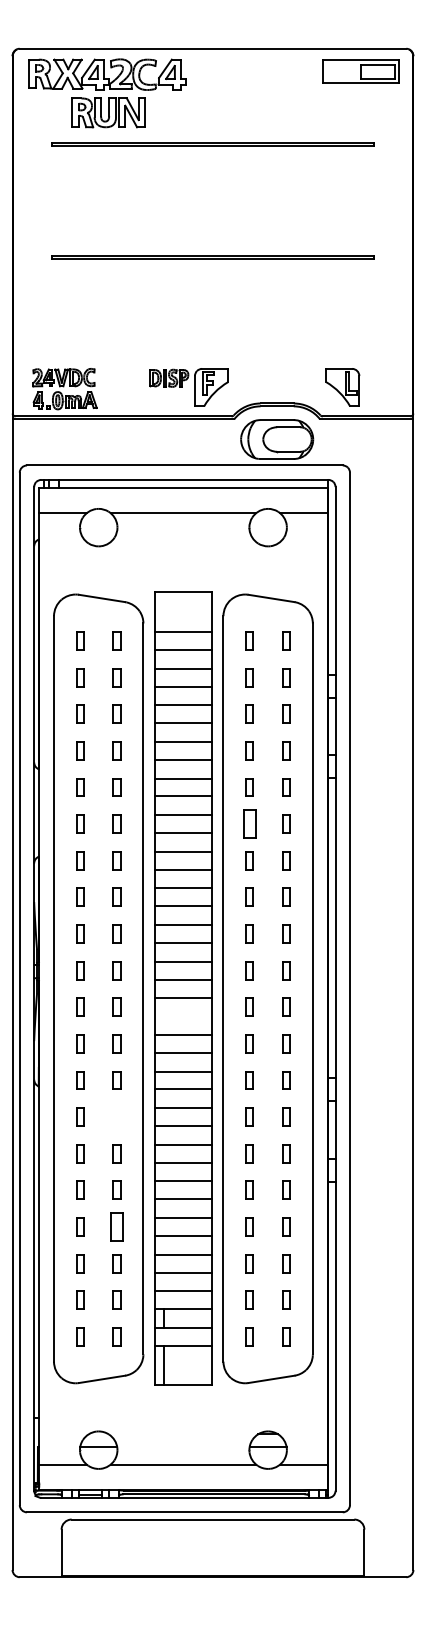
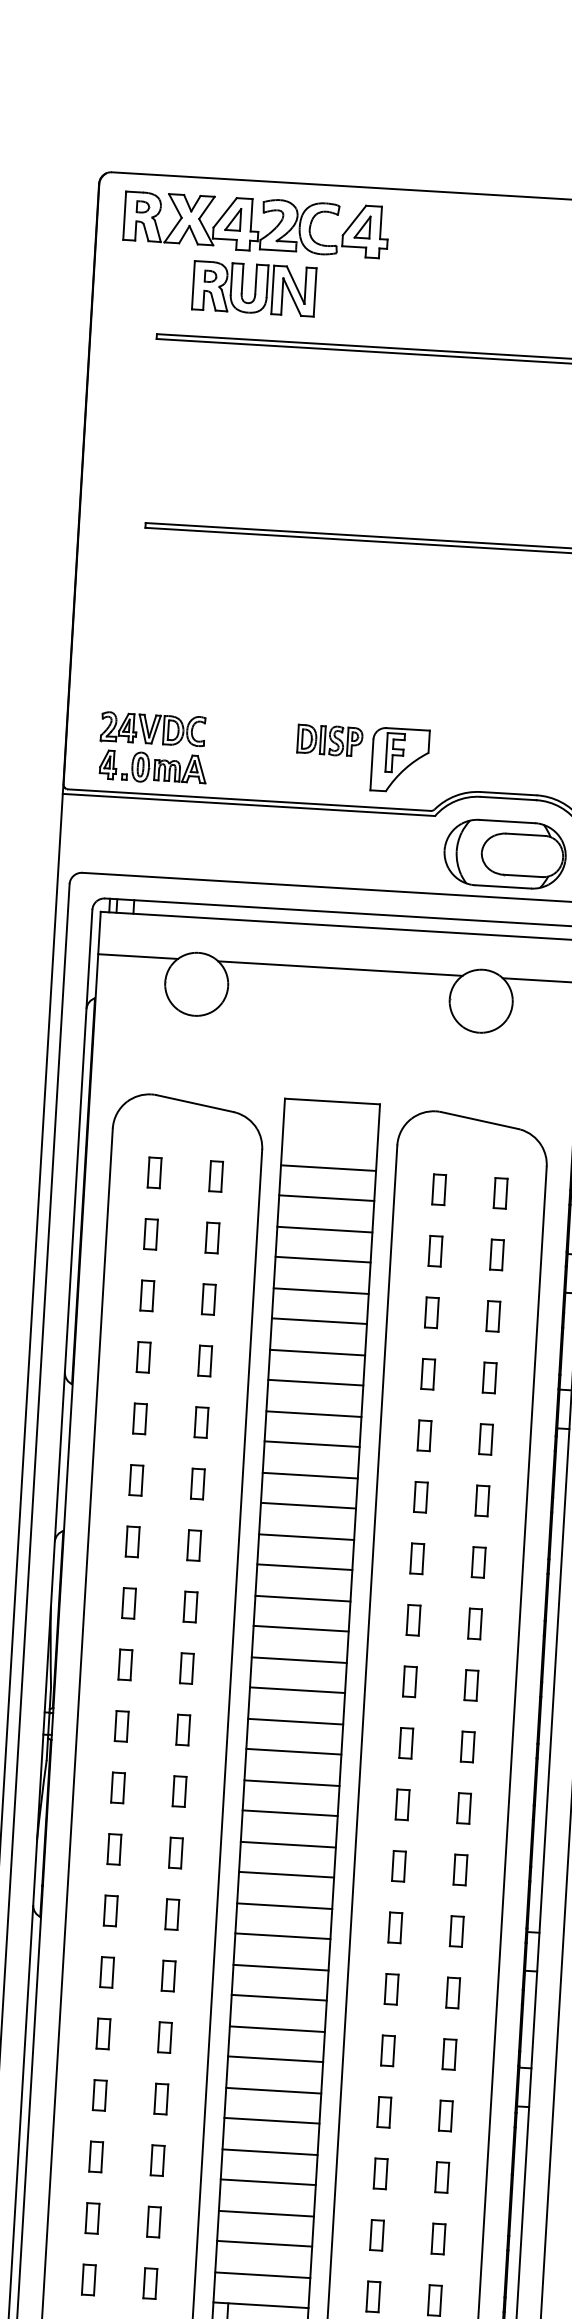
part: (249, 823) -> (420, 1496), size x0.62
line: (183, 1016) -> (290, 1813), added
part: (116, 1116) -> (167, 1975), added
part: (116, 1226) -> (156, 2159), size x0.62

